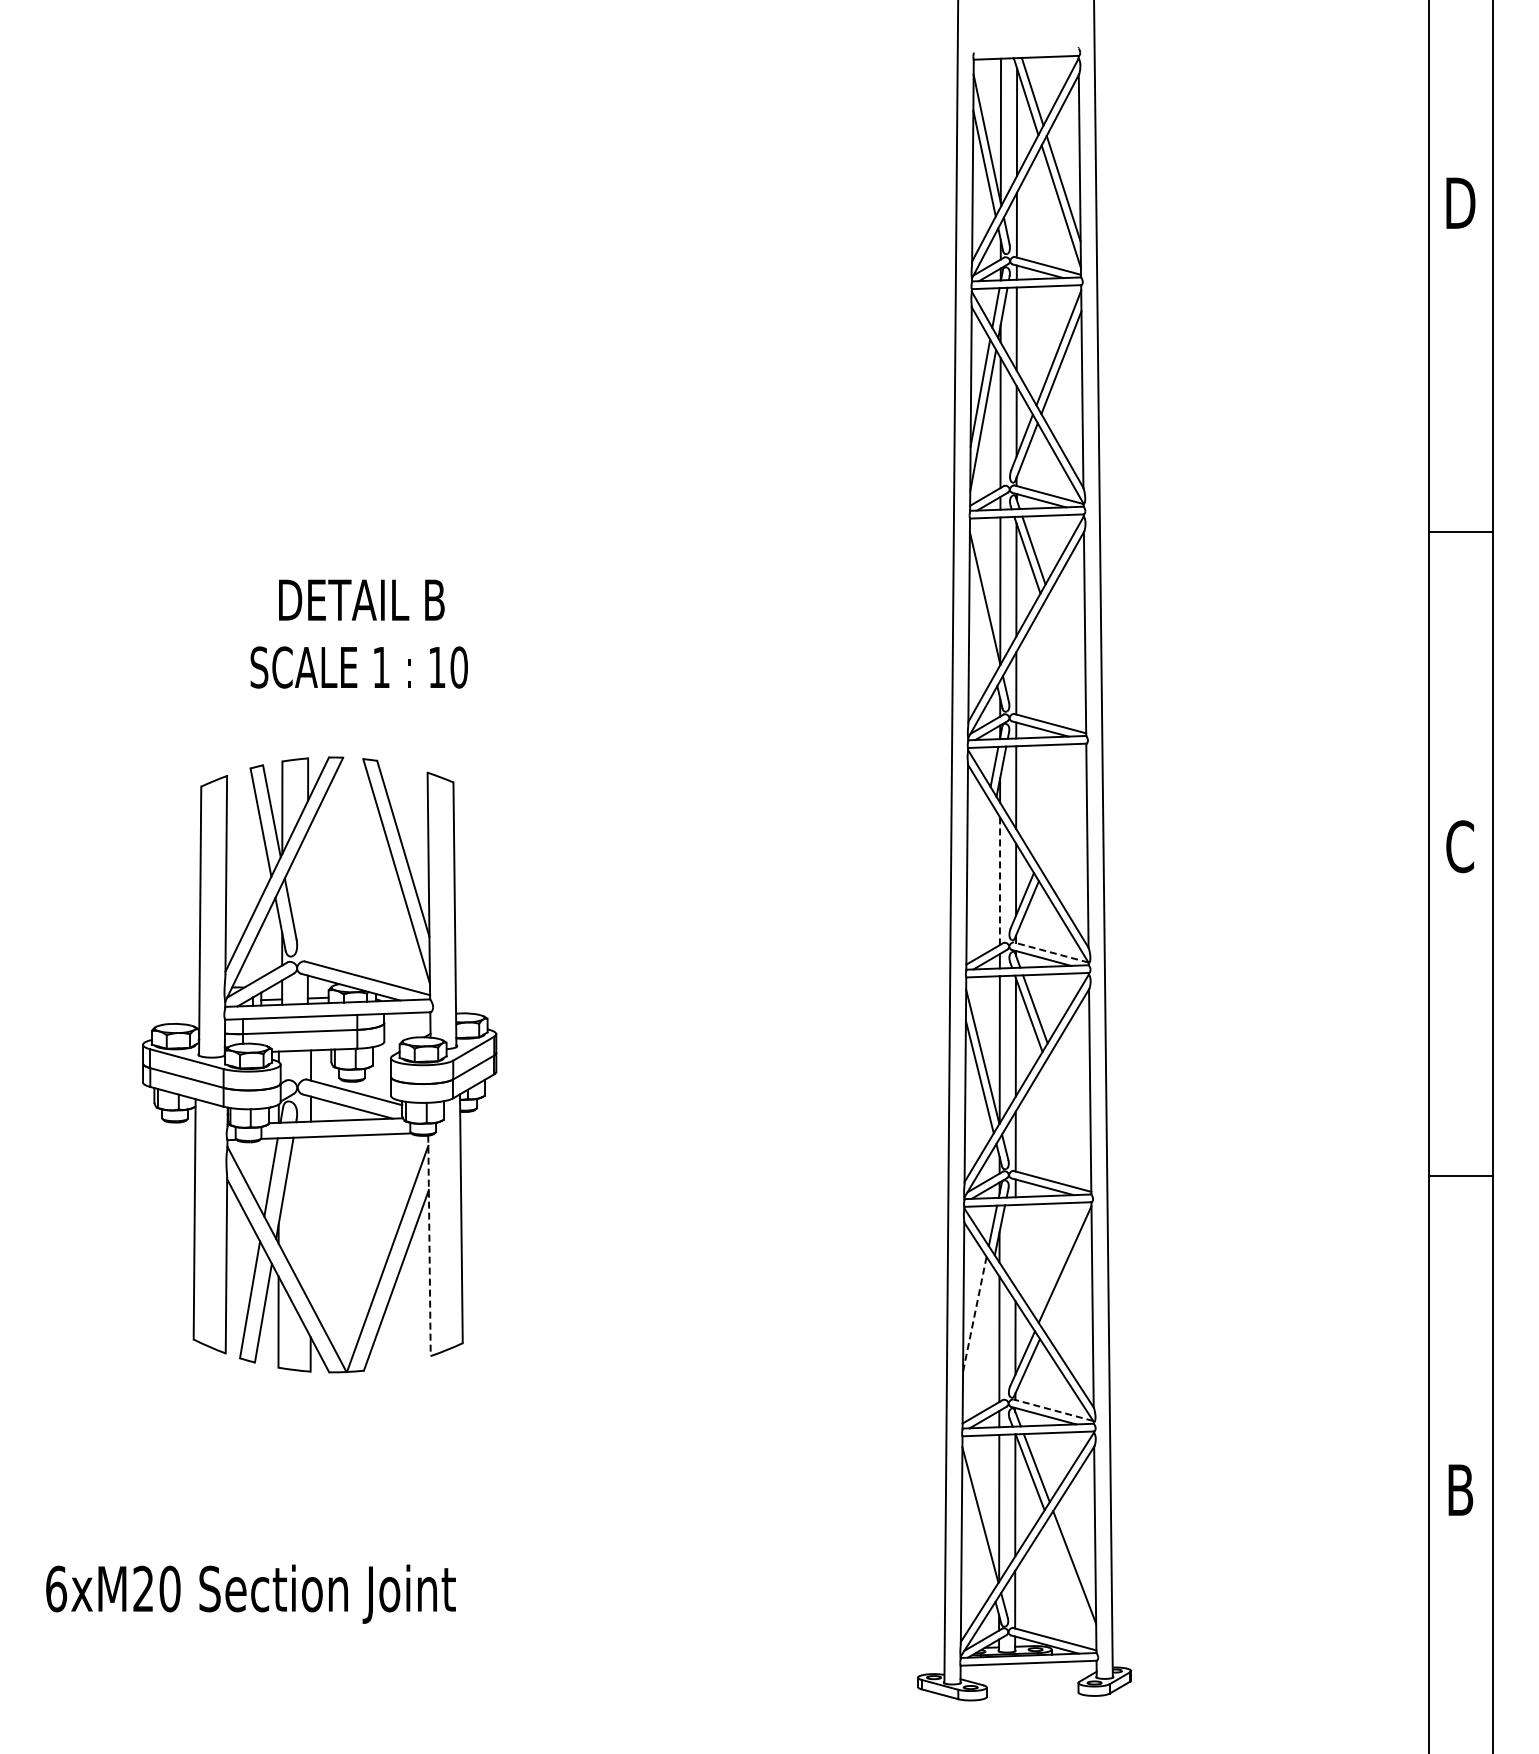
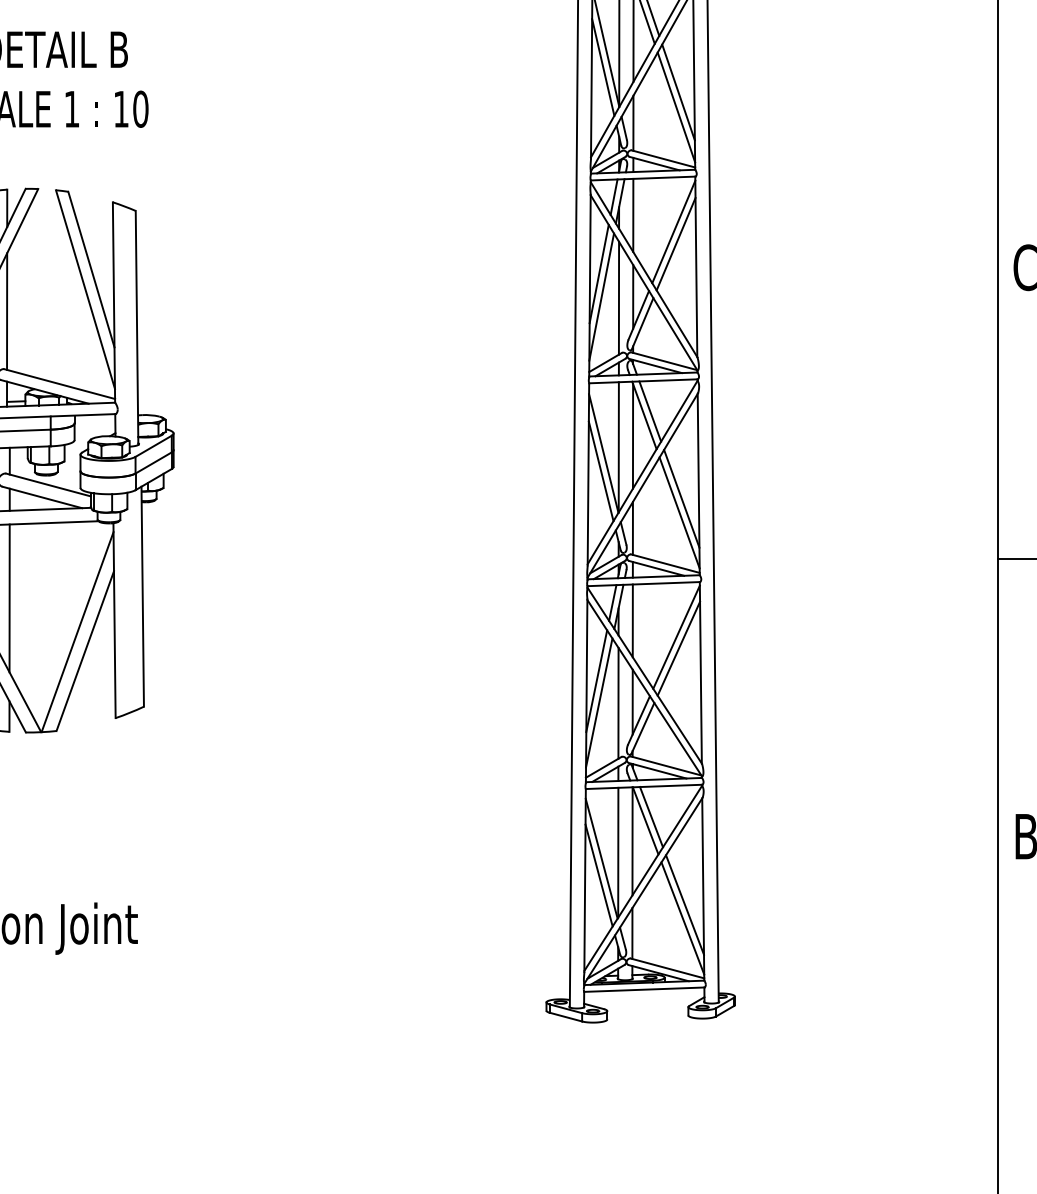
line: (981, 619) -> (602, 66), added
line: (1066, 648) -> (677, 92), added
line: (1064, 665) -> (676, 107), added
line: (1061, 806) -> (673, 232), added
line: (1064, 819) -> (676, 243), added
line: (977, 853) -> (599, 273), added
line: (980, 879) -> (601, 296), added
line: (1000, 881) -> (619, 298), dashed -> solid
line: (307, 896) -> (6, 311), added
line: (1051, 952) -> (664, 361), dashed -> solid
line: (1070, 1107) -> (681, 498), added
line: (1068, 1123) -> (679, 512), added
line: (310, 1220) -> (9, 598), added
line: (429, 1246) -> (114, 621), dashed -> solid
line: (1015, 1246) -> (632, 621), added
line: (1067, 1277) -> (678, 648), added
line: (974, 1314) -> (596, 681), dashed -> solid
line: (977, 1338) -> (599, 702), added
line: (1052, 1410) -> (665, 766), dashed -> solid
line: (977, 1533) -> (599, 874), added
line: (1072, 1582) -> (683, 918), added

